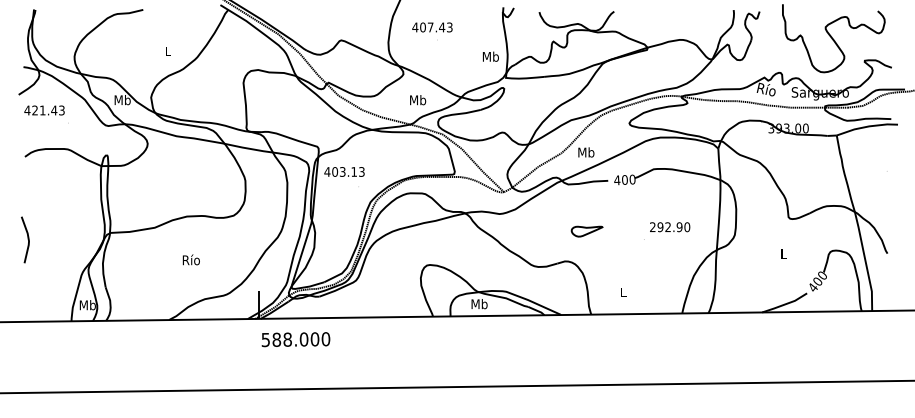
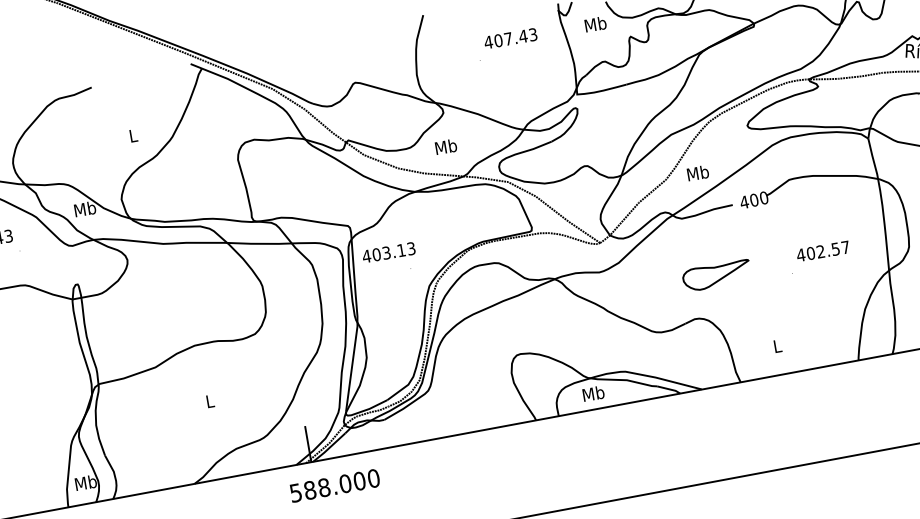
text: (432, 27) -> (510, 38), moved
text: (490, 56) -> (595, 24), moved
text: (418, 100) -> (446, 147), moved
text: (669, 227) -> (822, 251), 292.90 -> 402.57
part: (586, 231) -> (715, 275), size x1.67
text: (190, 259) -> (208, 400), Río -> L
text: (295, 339) -> (334, 485), moved

